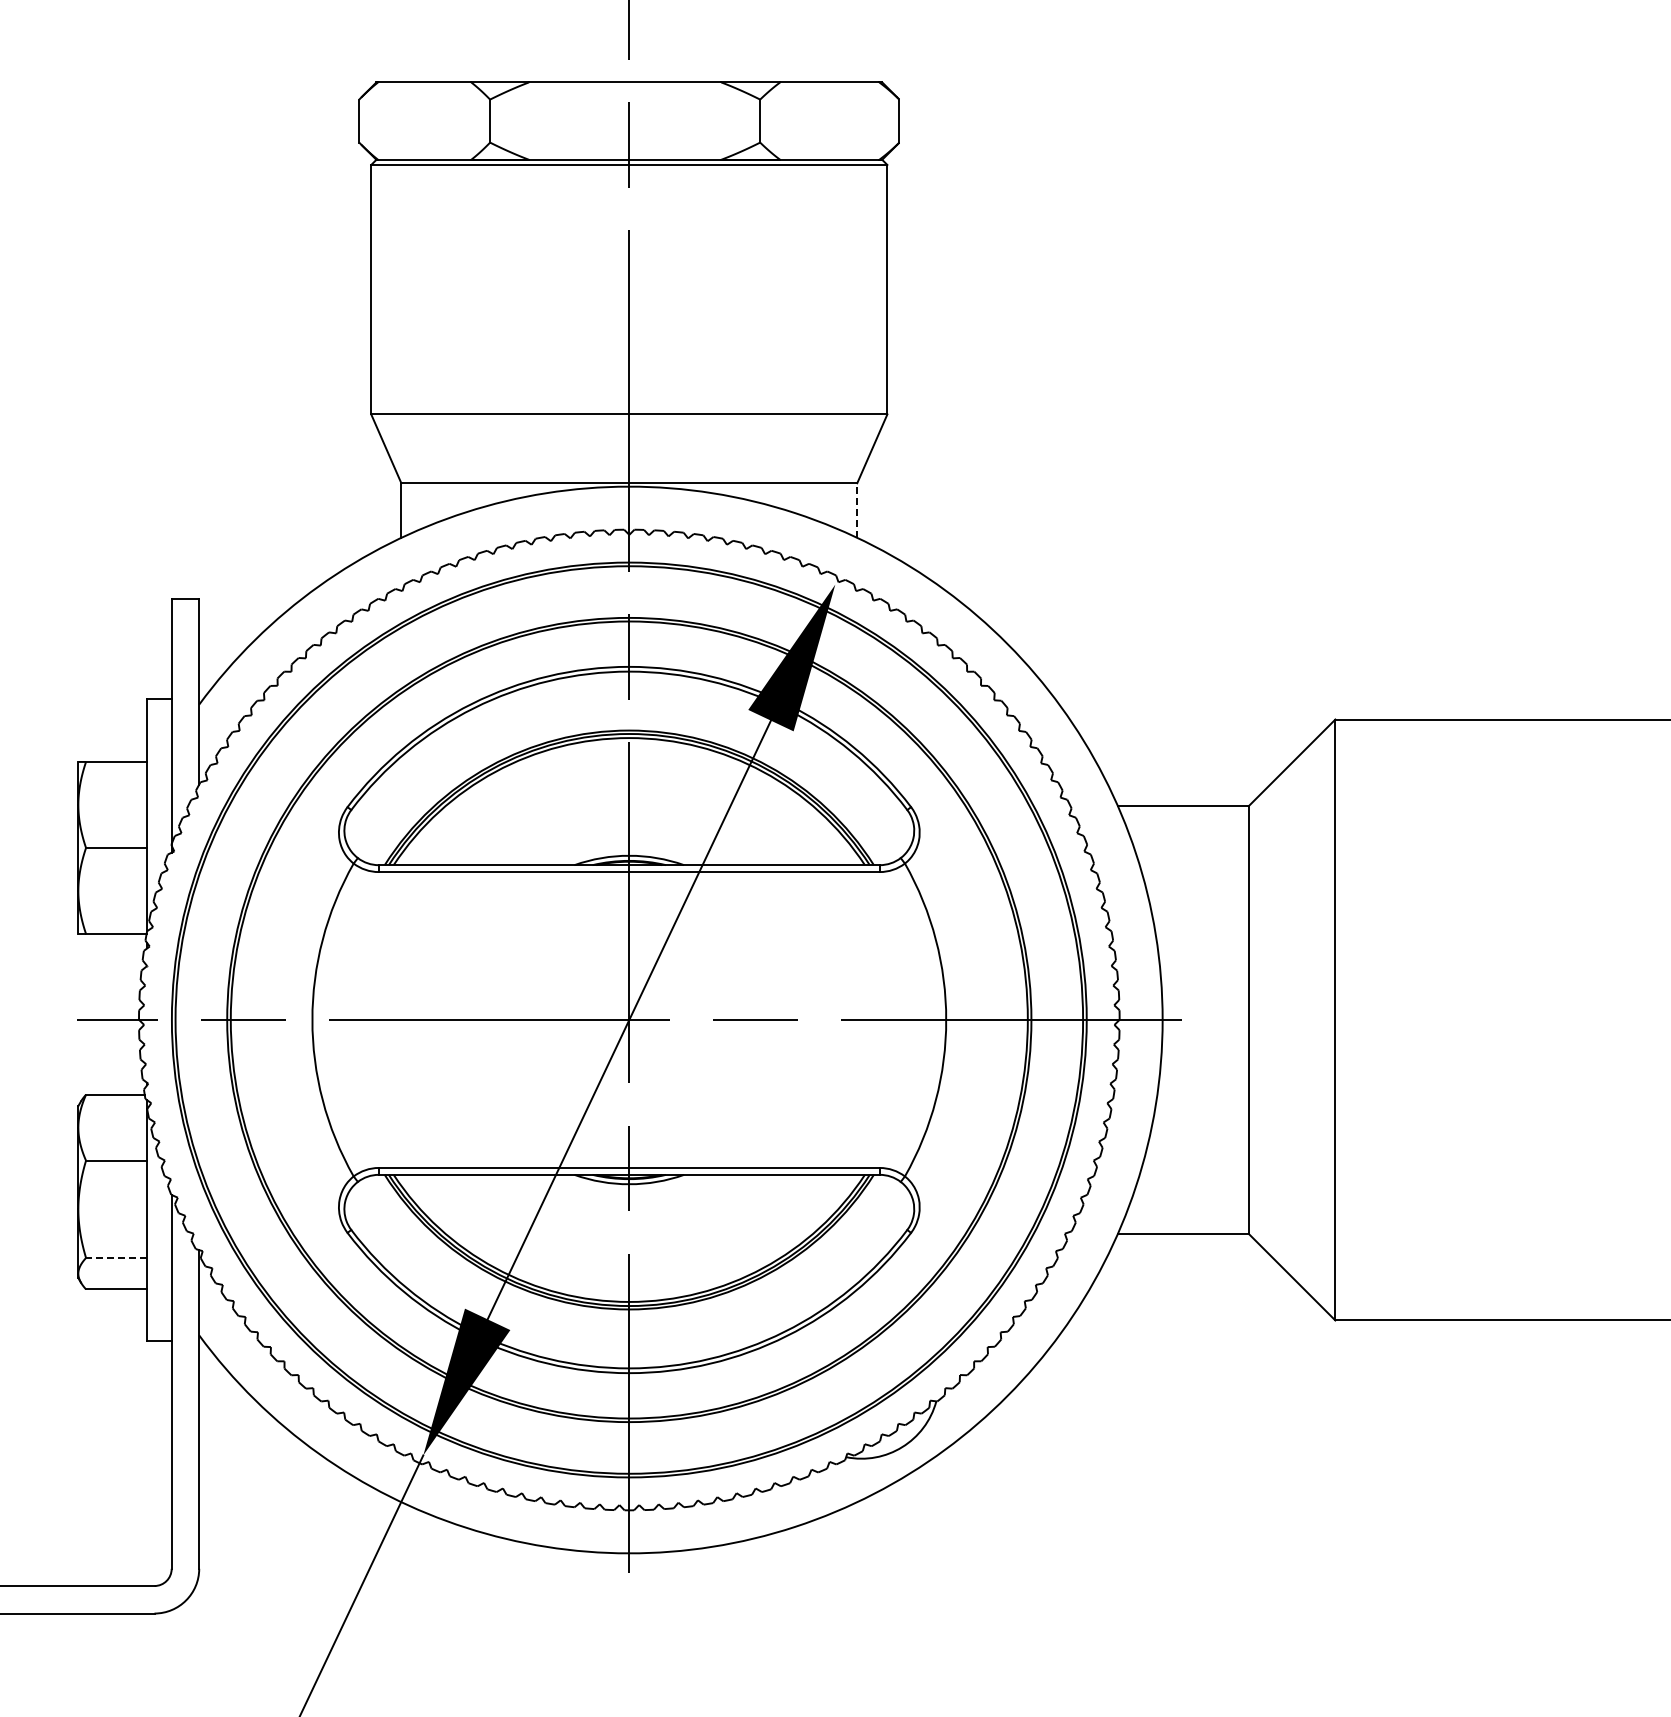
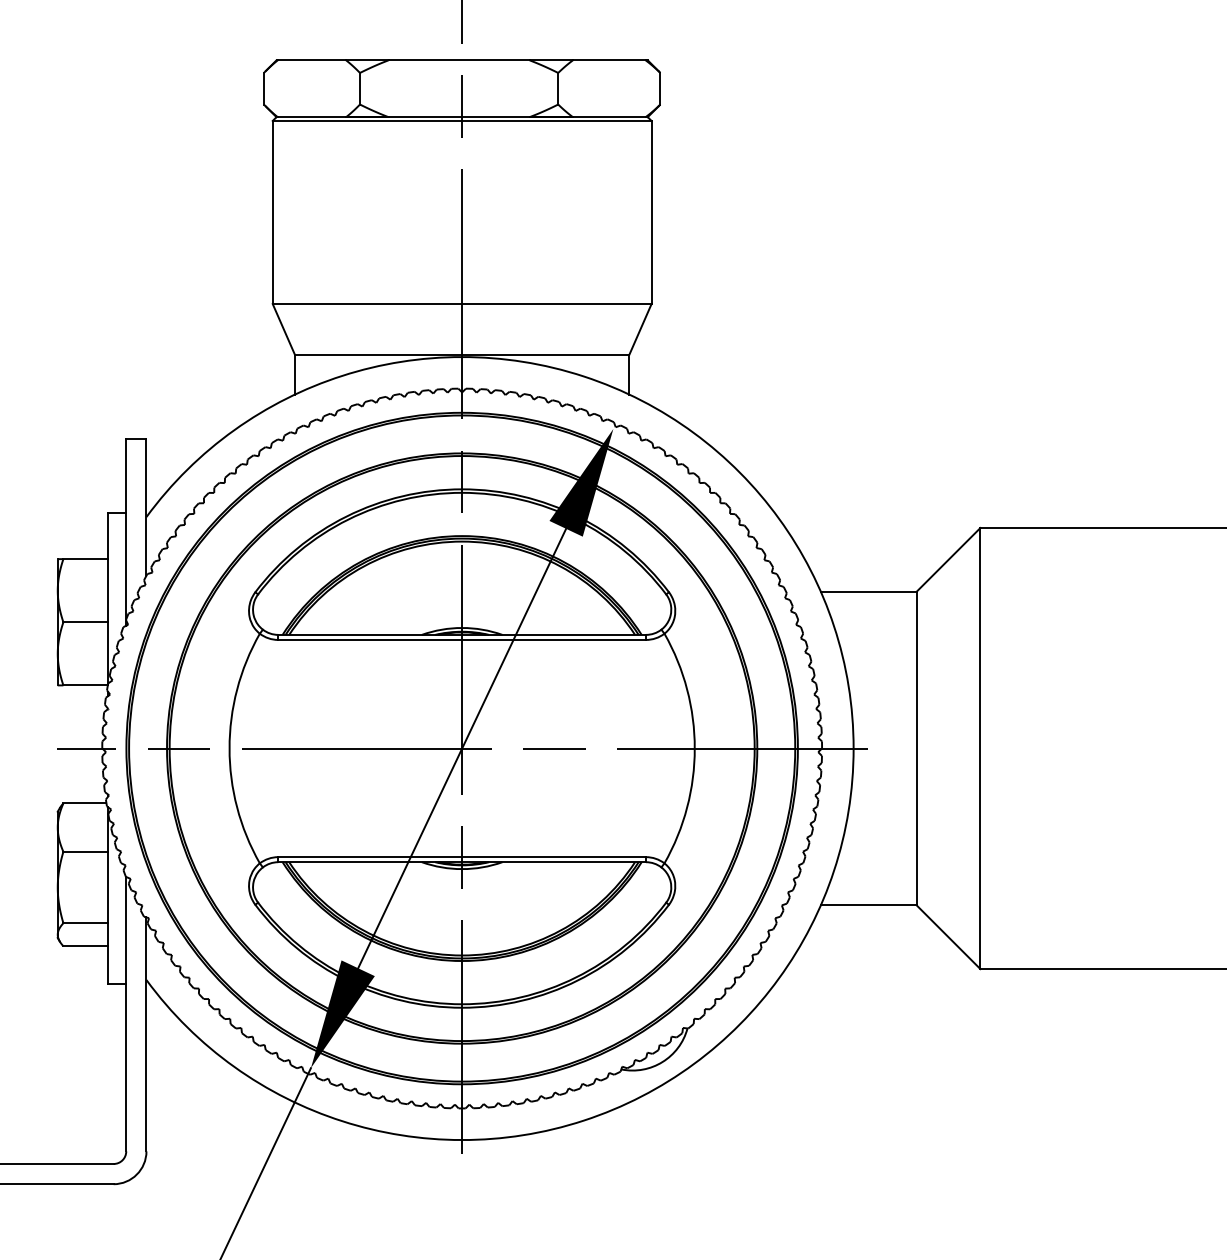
line: (857, 510) -> (629, 374), dashed -> solid
line: (116, 1257) -> (85, 922), dashed -> solid

